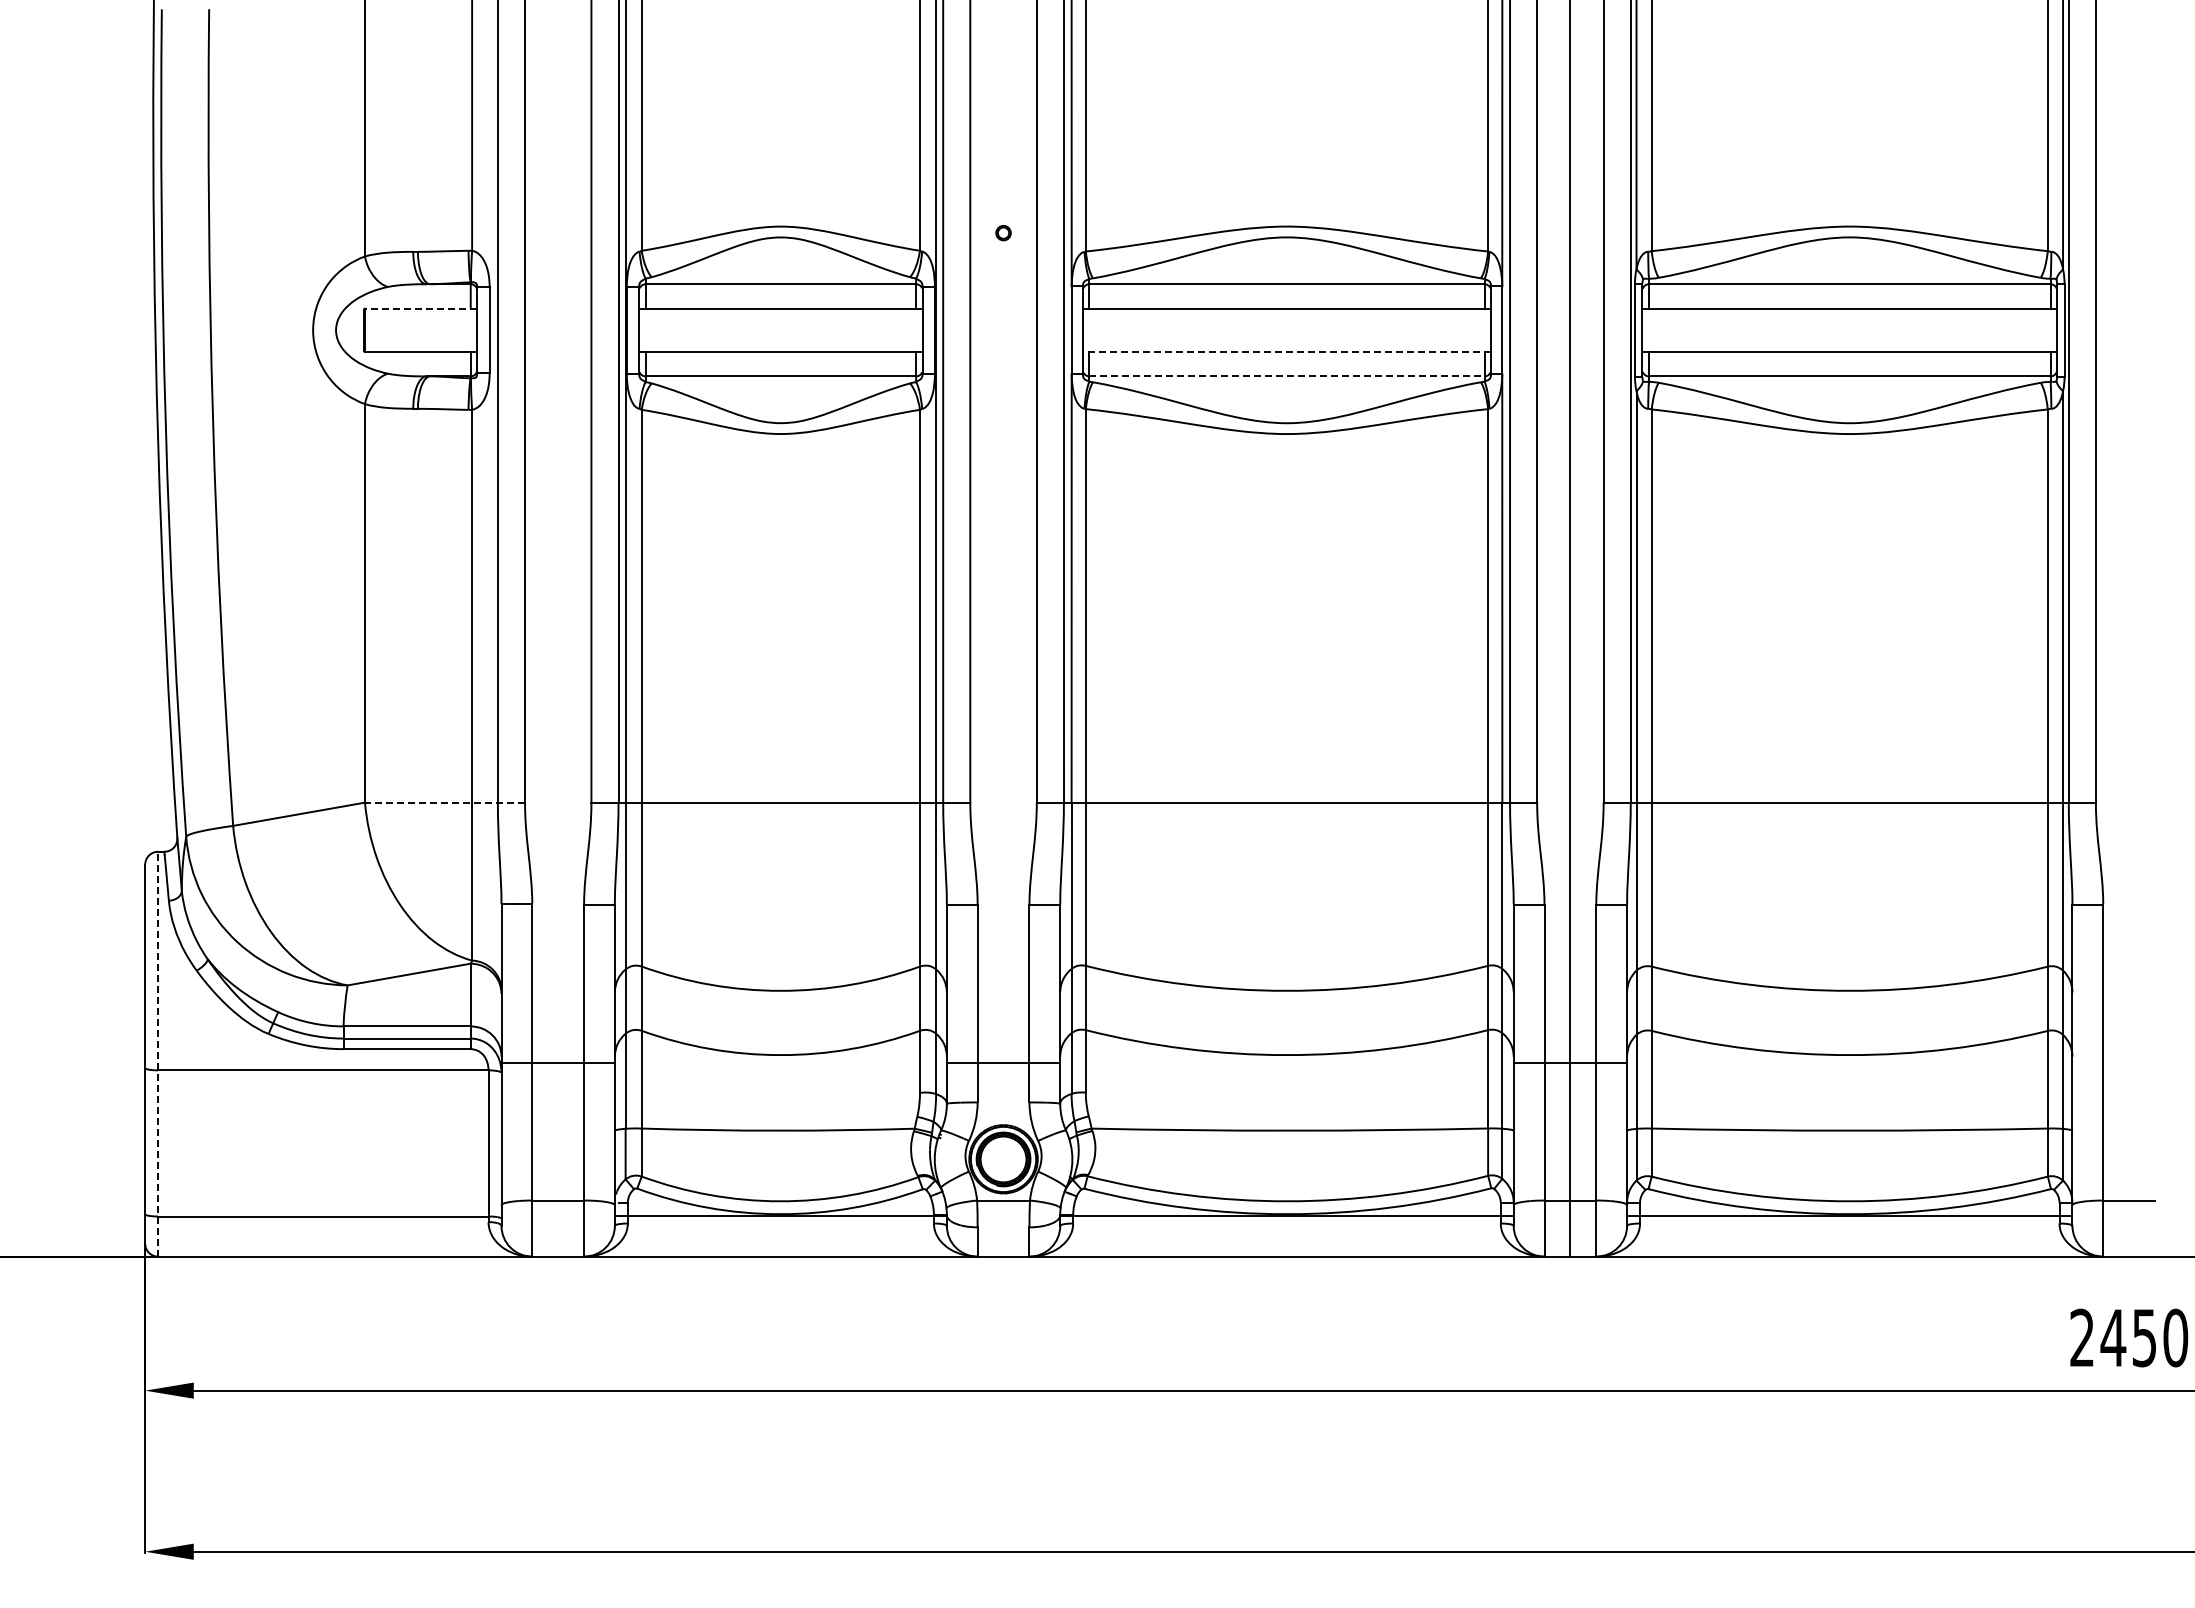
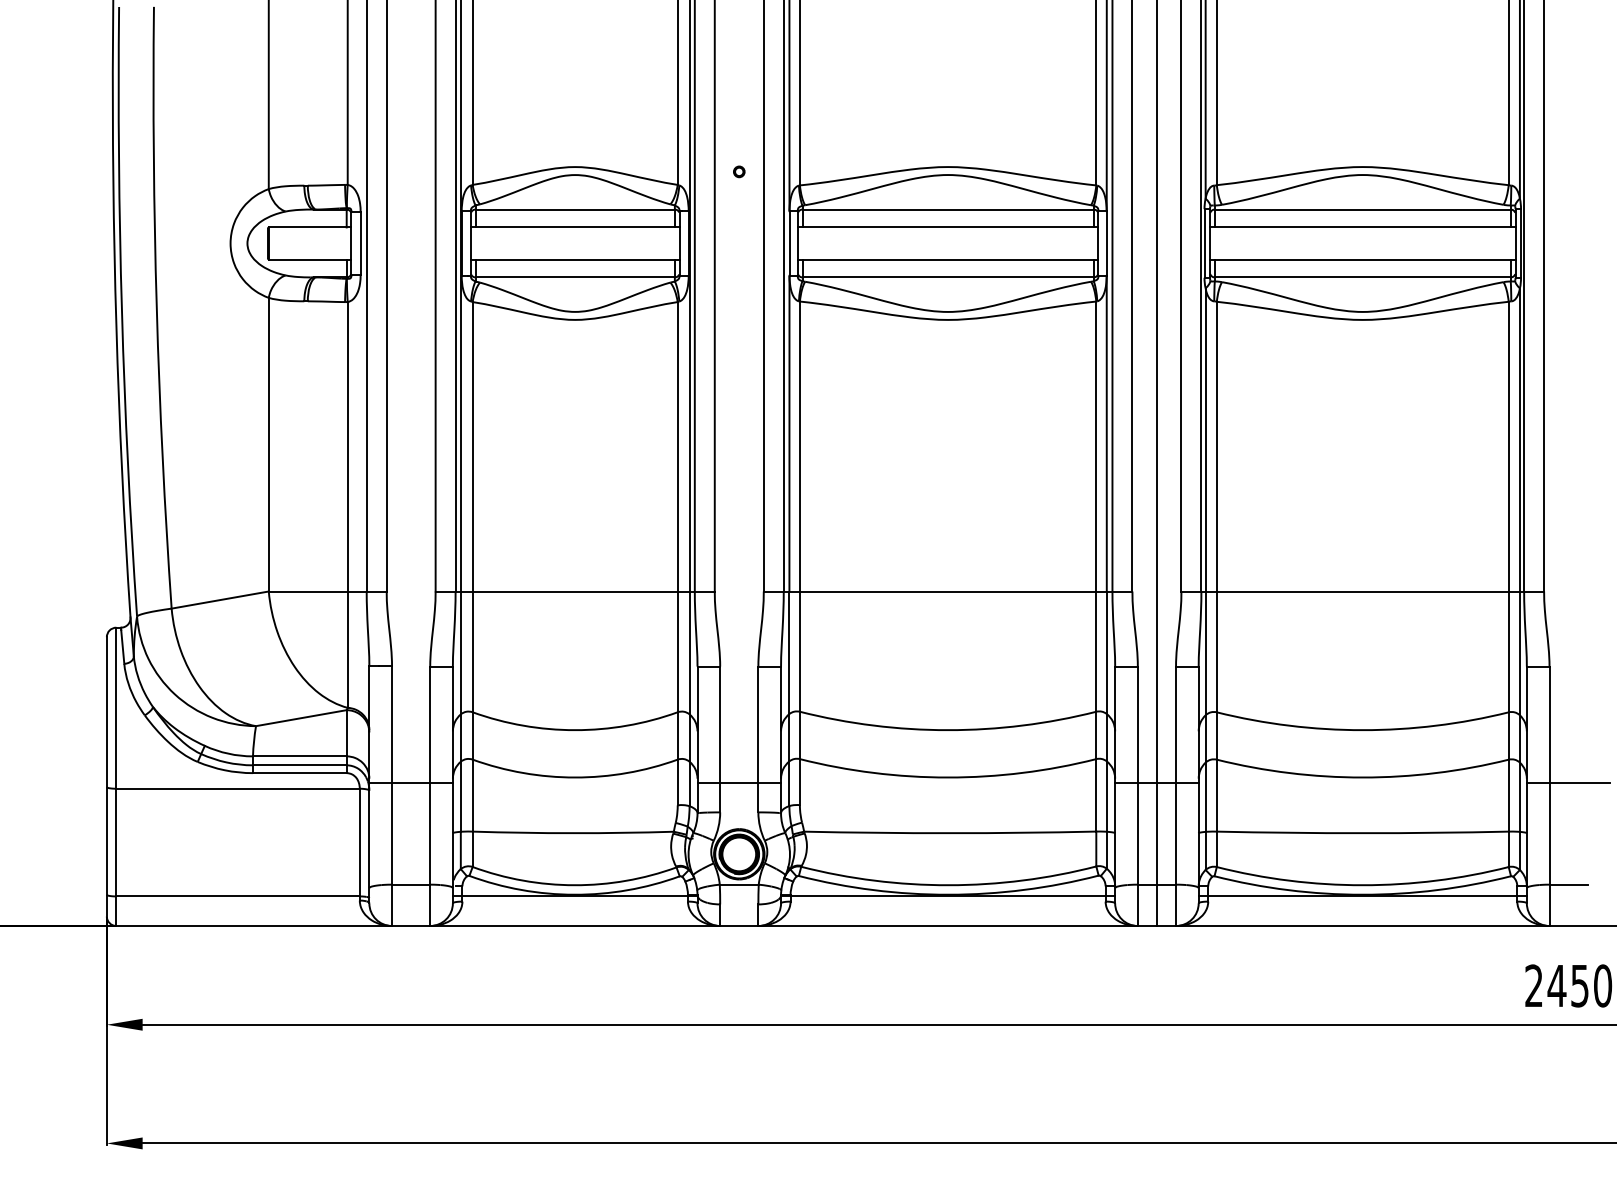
line: (421, 308) -> (310, 227), dashed -> solid
line: (1286, 352) -> (947, 259), dashed -> solid
line: (1286, 376) -> (947, 277), dashed -> solid
line: (444, 802) -> (327, 591), dashed -> solid
line: (158, 1053) -> (116, 776), dashed -> solid
line: (2128, 1062) -> (1568, 782), added

